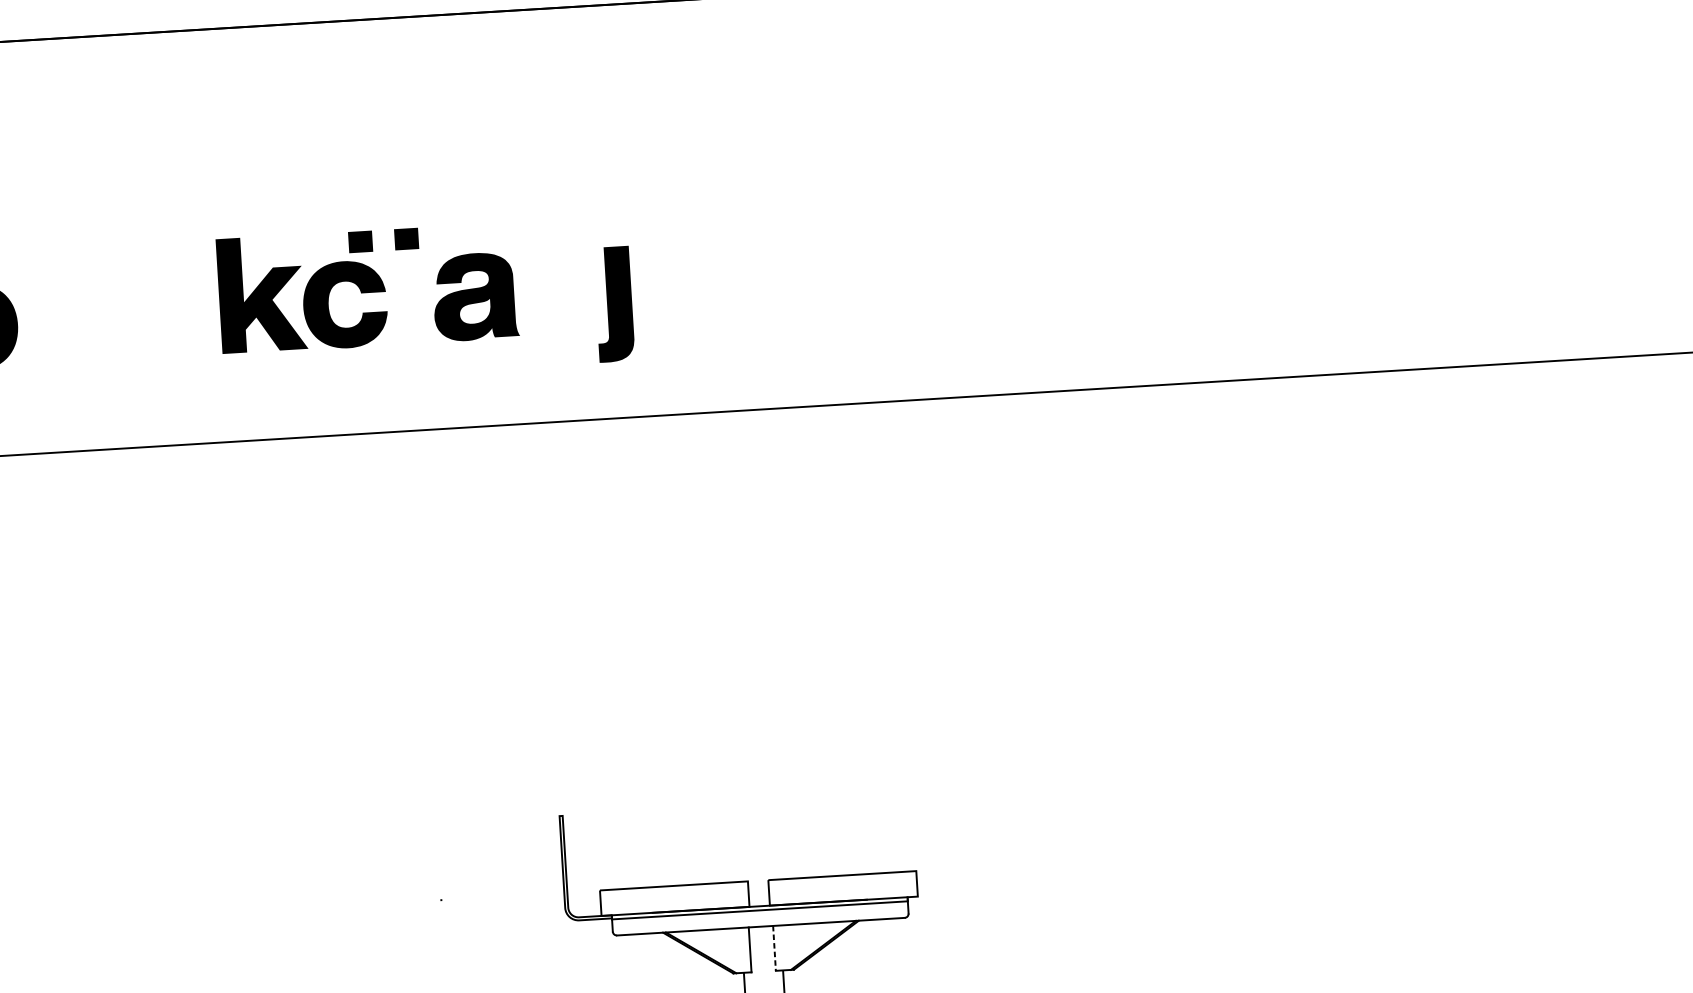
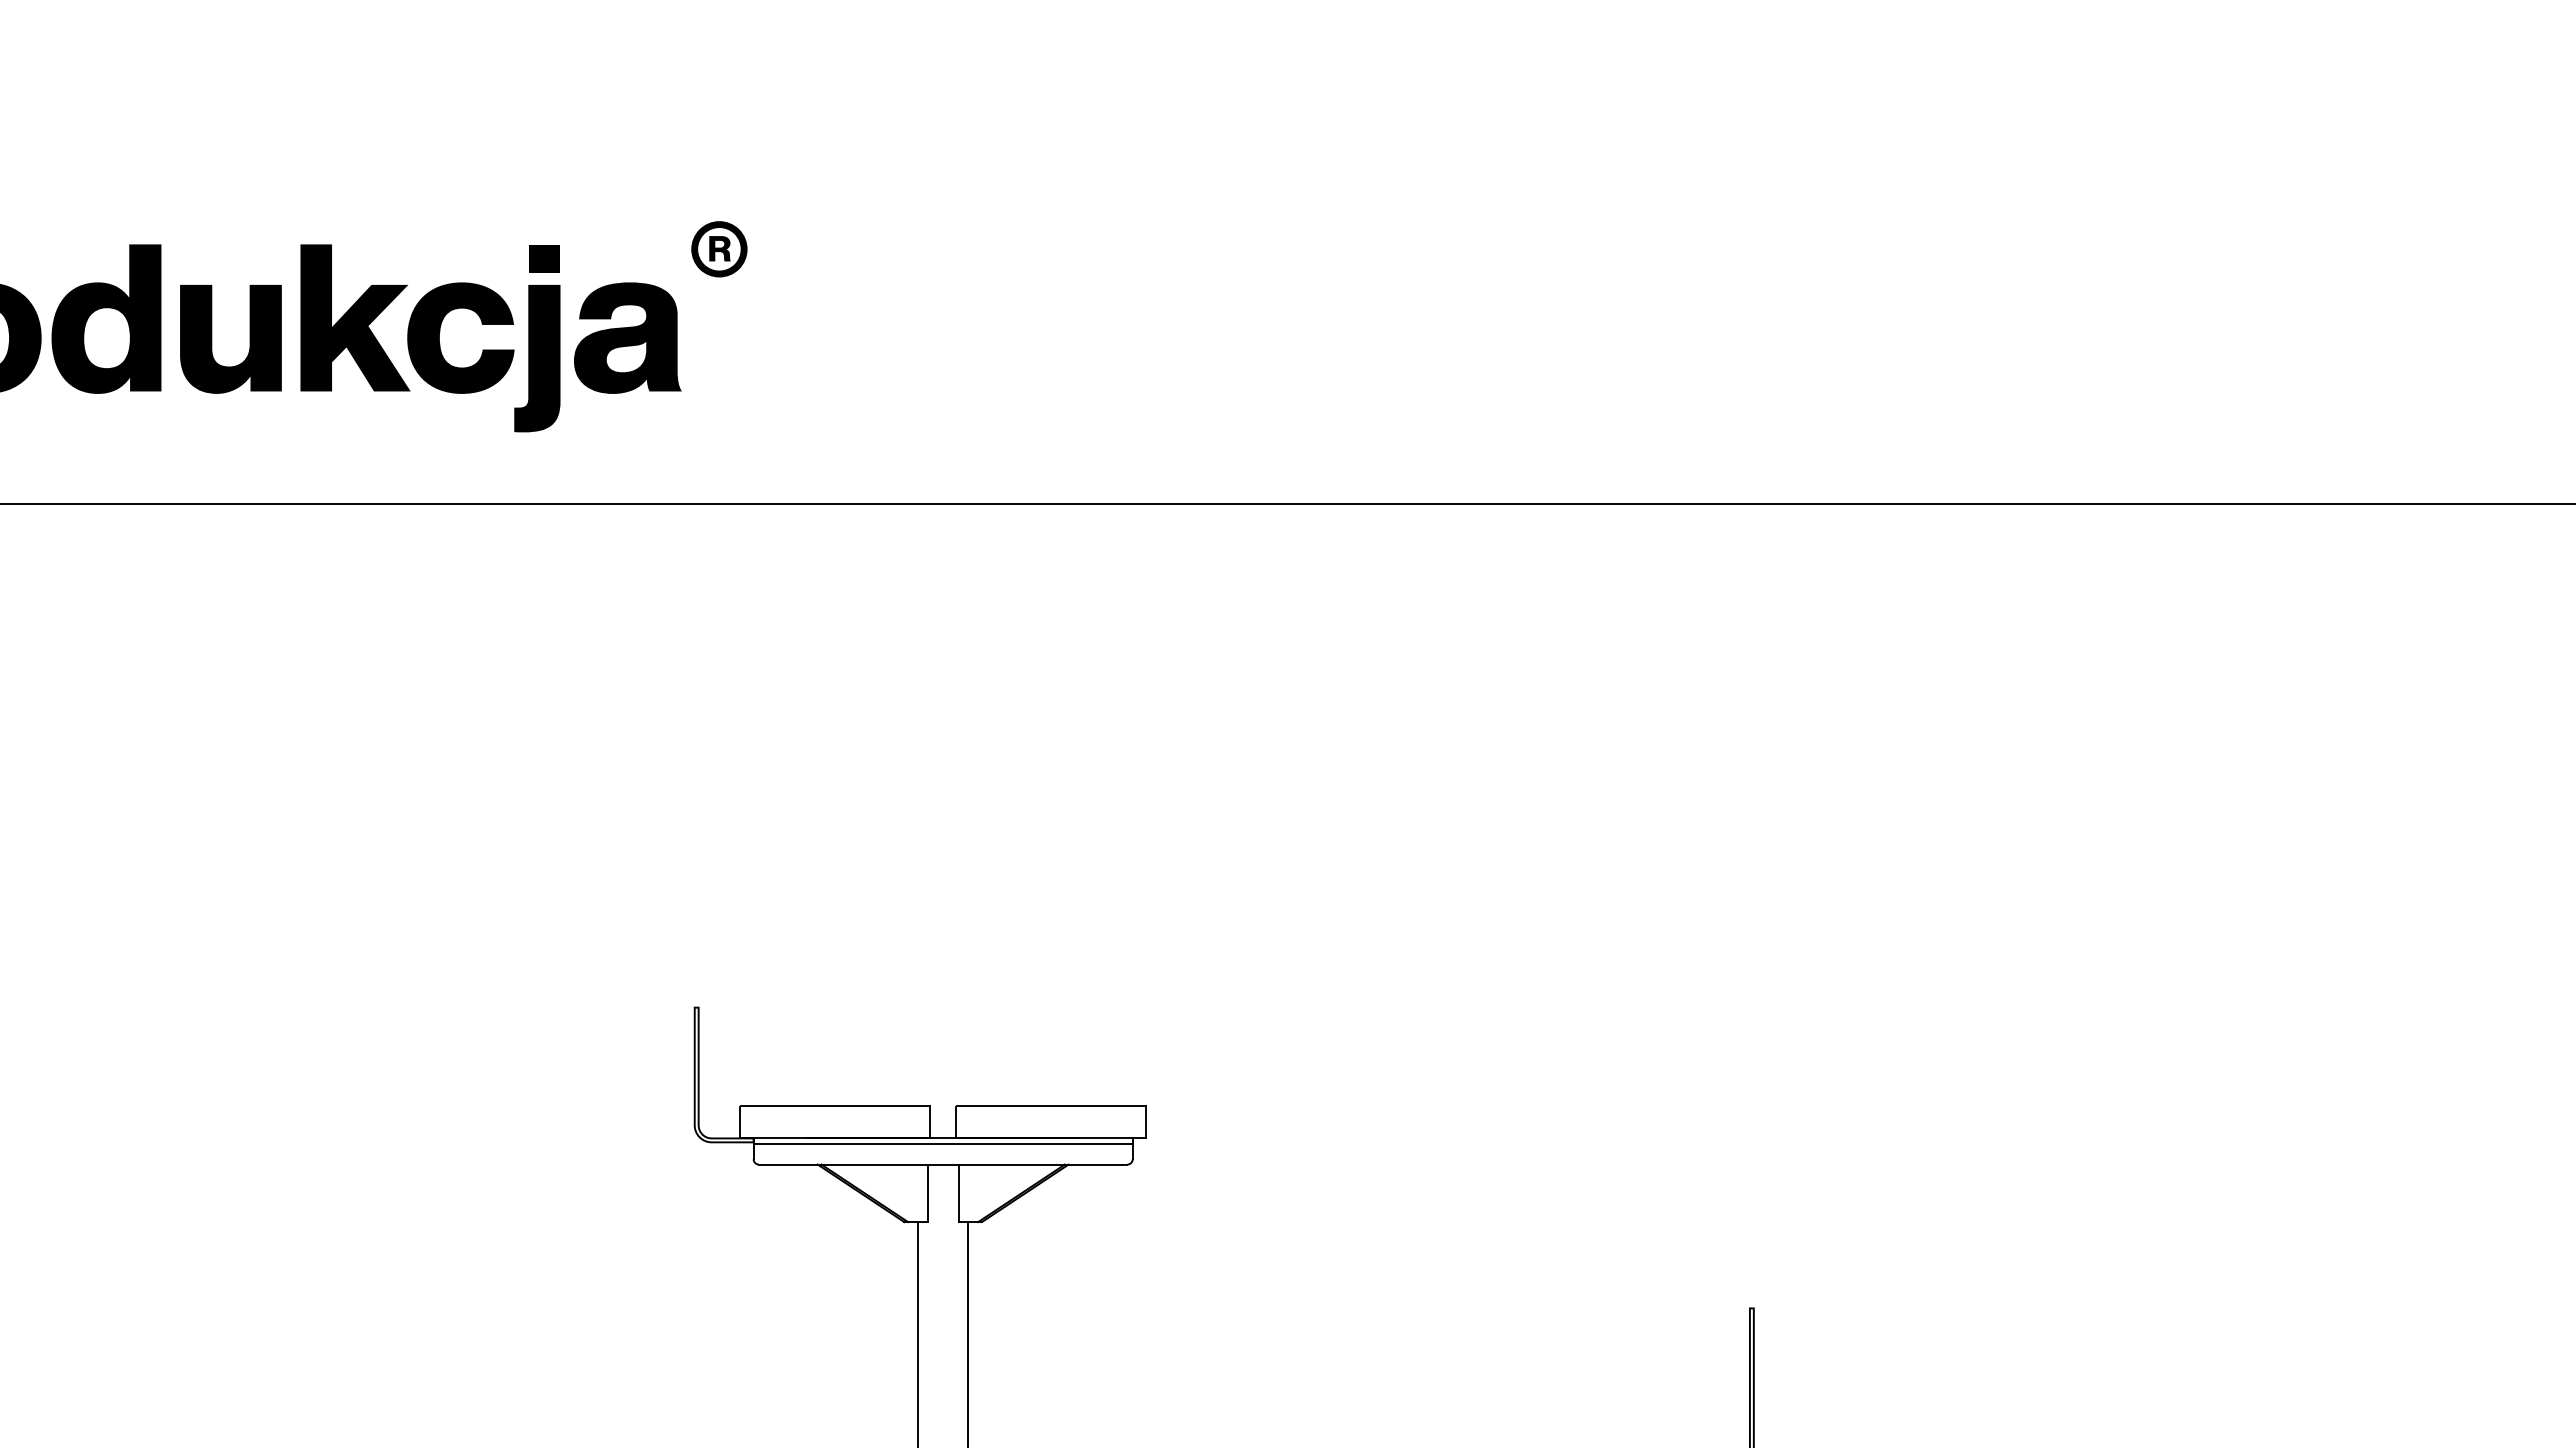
part: (542, 223) -> (719, 249), added
part: (360, 241) -> (485, 258), removed
part: (614, 304) -> (537, 358), moved
part: (67, 306) -> (106, 318), added
fill: (165, 316) -> (230, 338), added
line: (774, 948) -> (958, 1193), dashed -> solid

